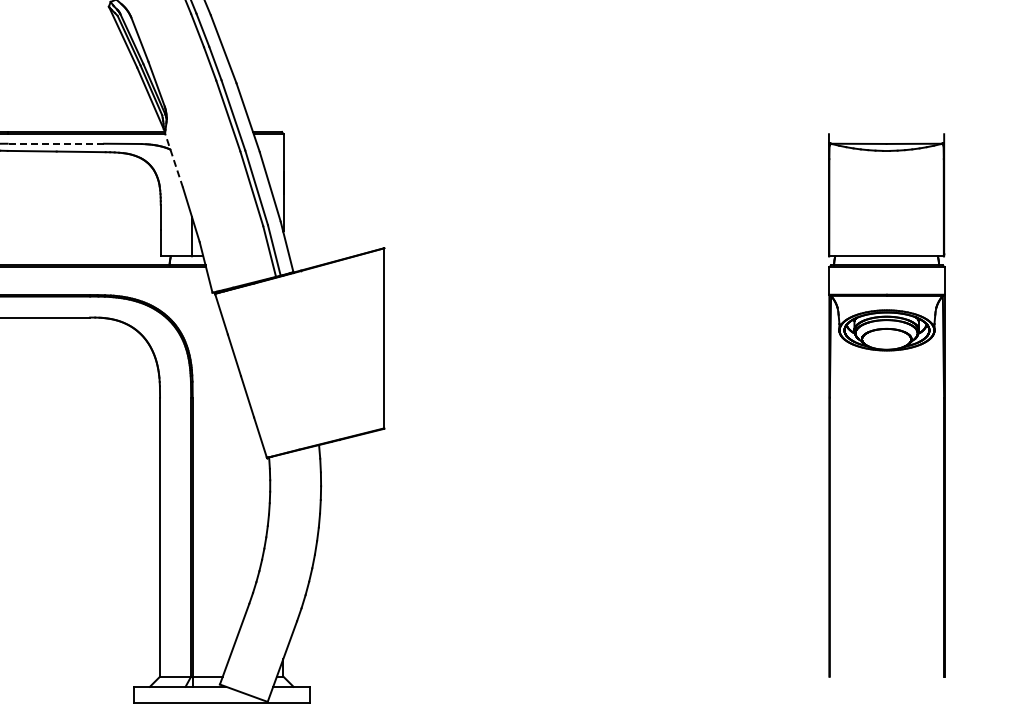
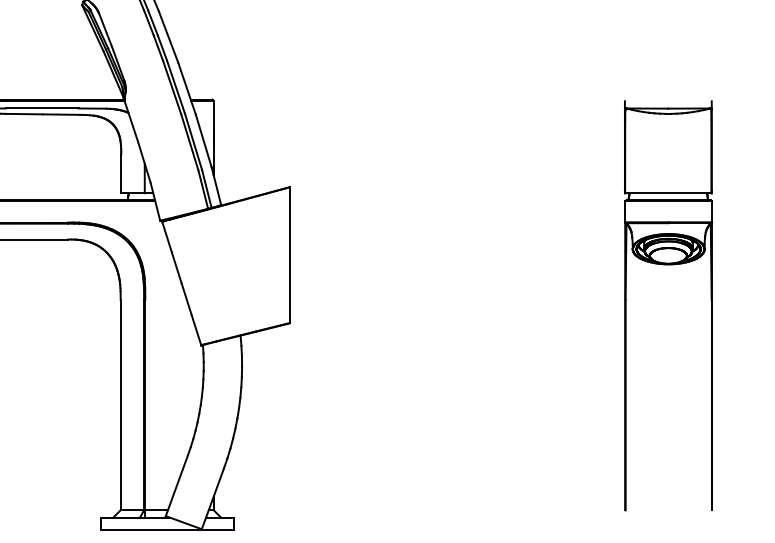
line: (55, 143) -> (41, 108), dashed -> solid
line: (173, 160) -> (130, 121), dashed -> solid

